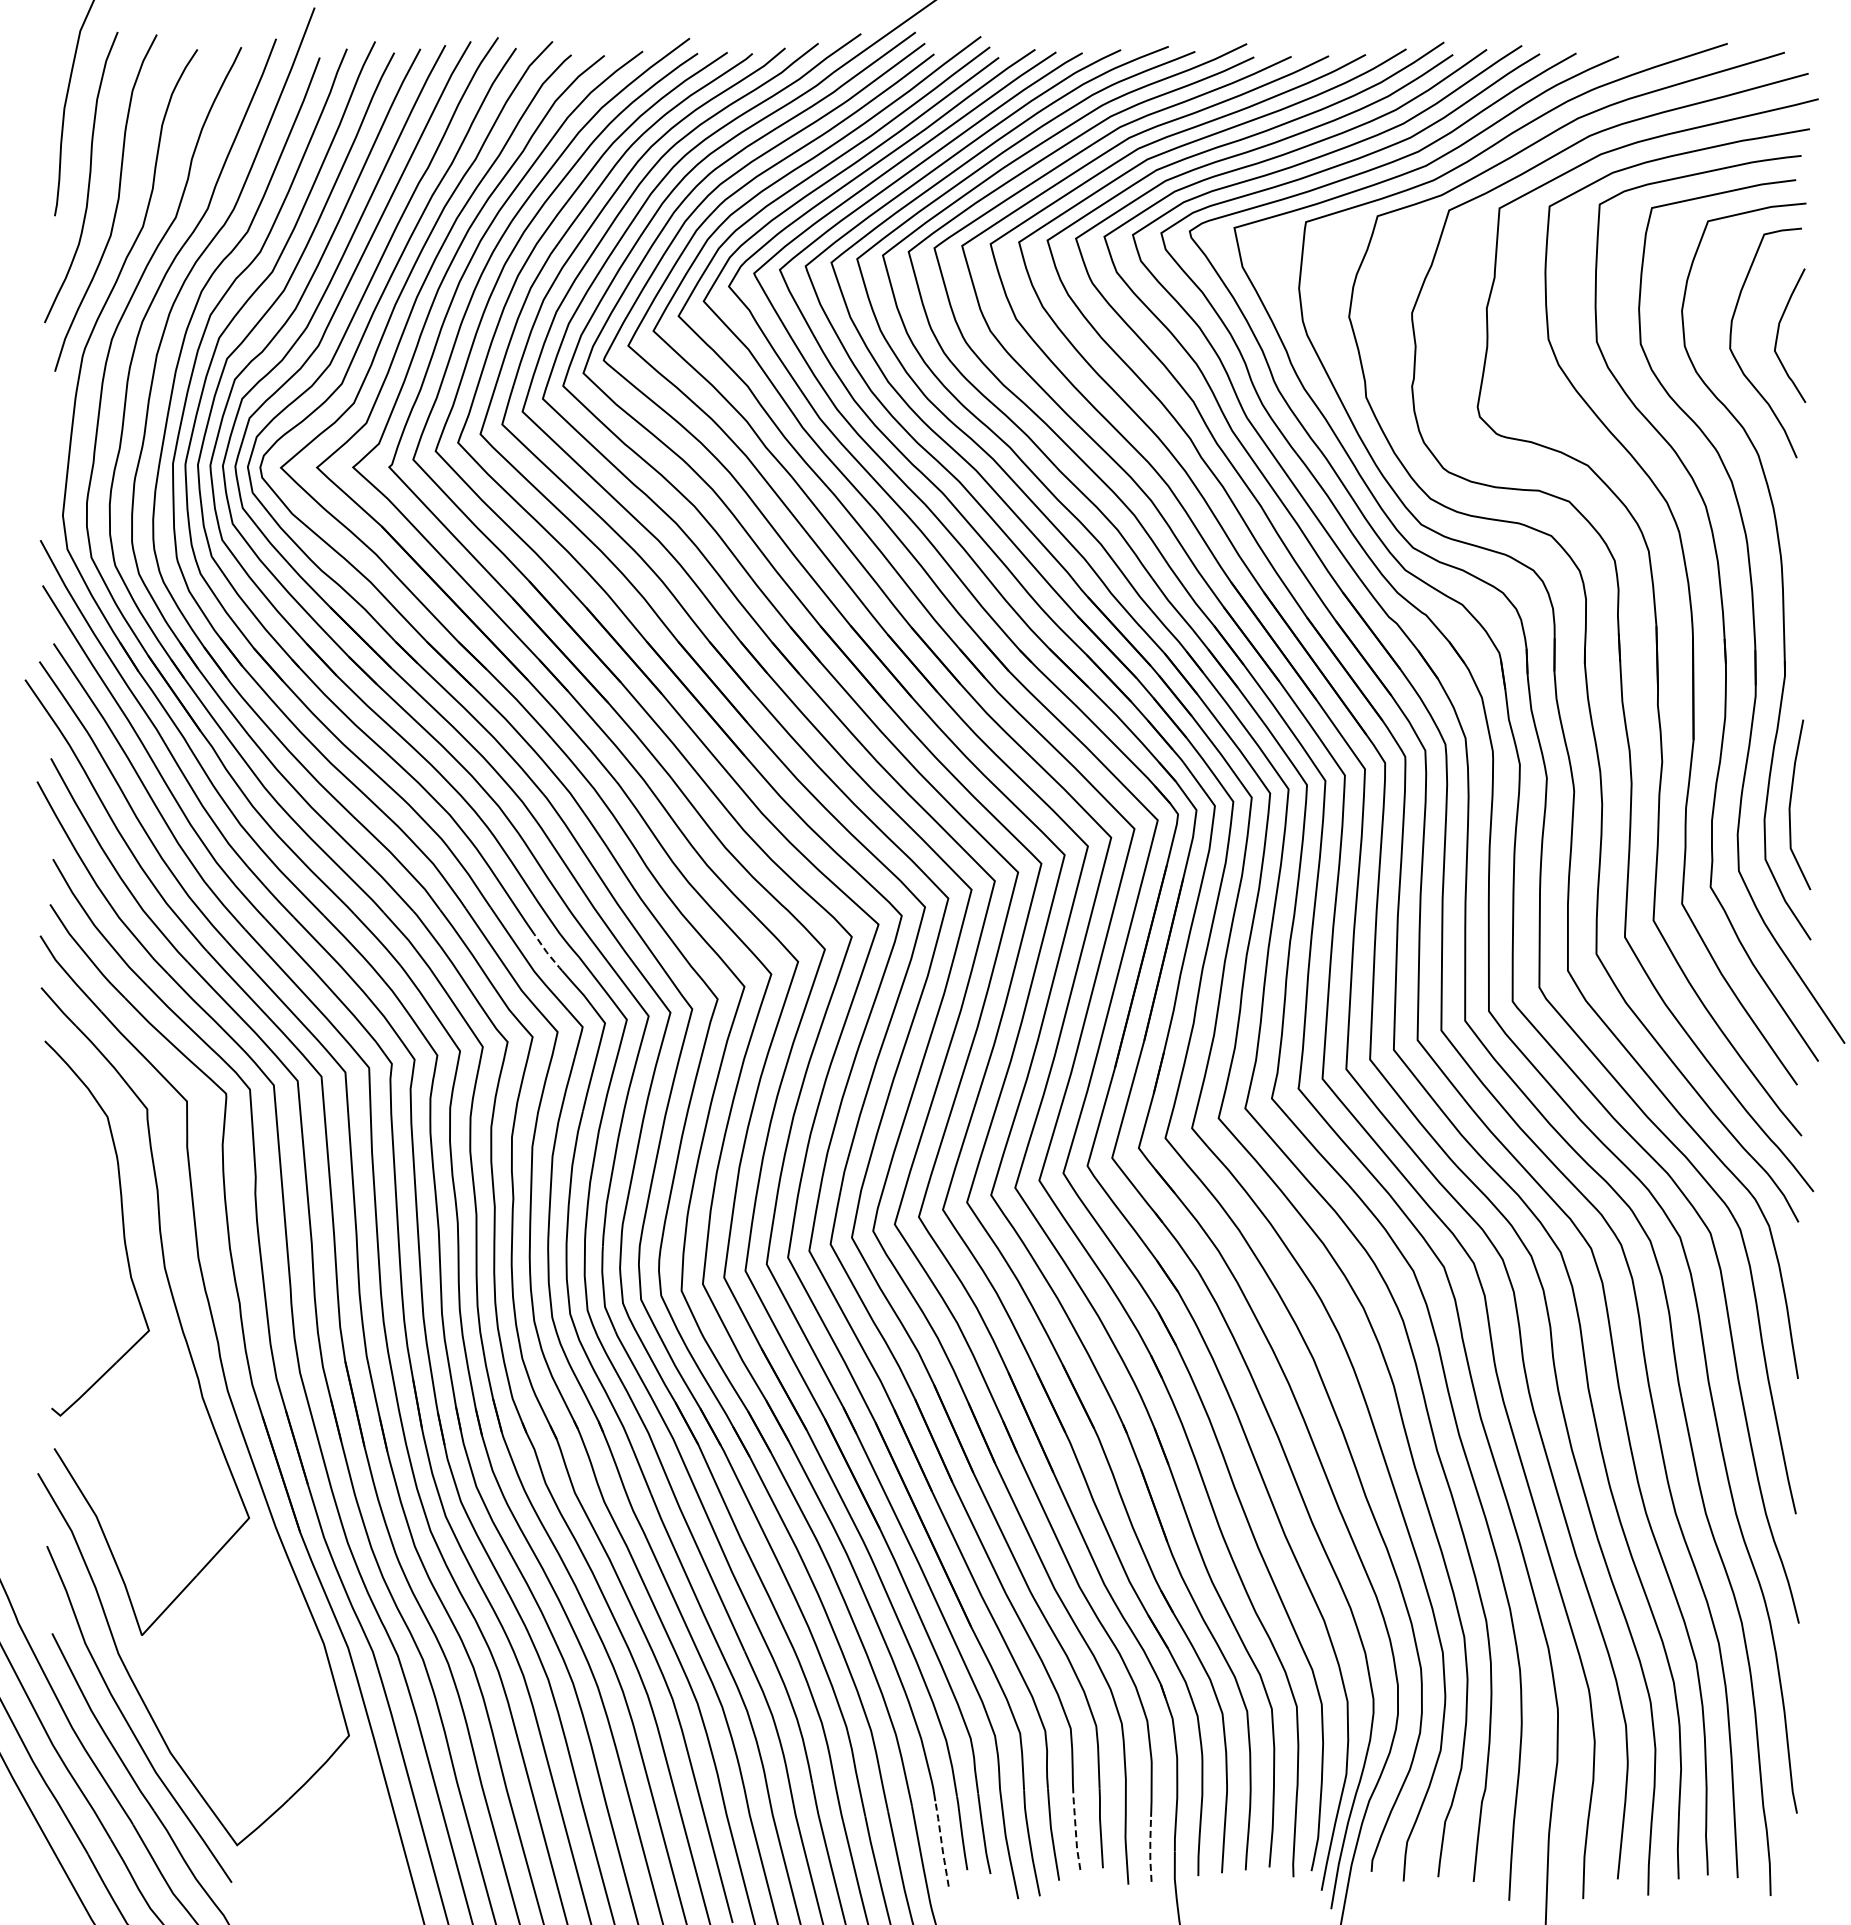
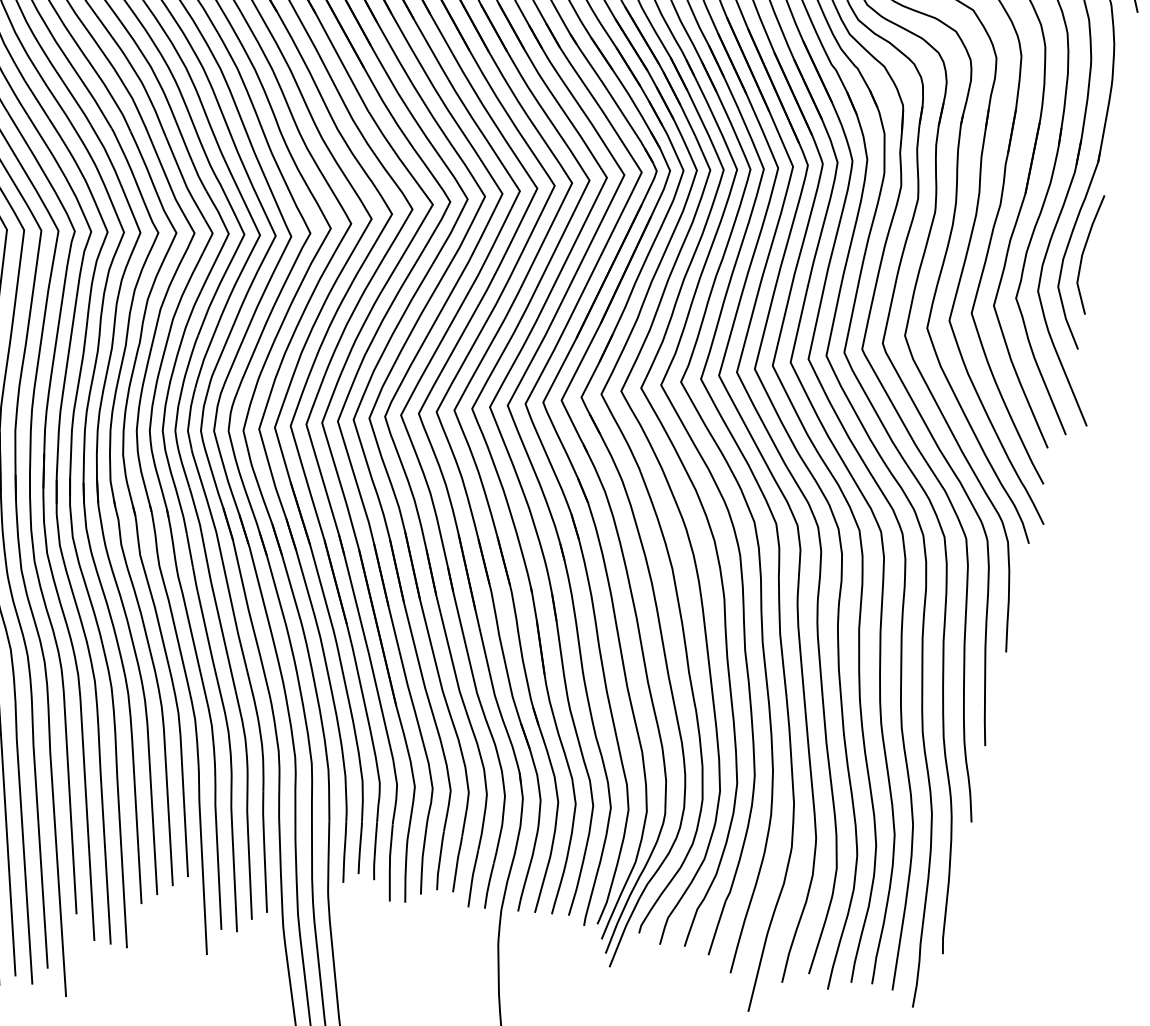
line: (547, 953) -> (198, 177), dashed -> solid
line: (1075, 1828) -> (439, 860), dashed -> solid
line: (941, 1844) -> (344, 852), dashed -> solid
line: (1150, 1849) -> (488, 886), dashed -> solid

